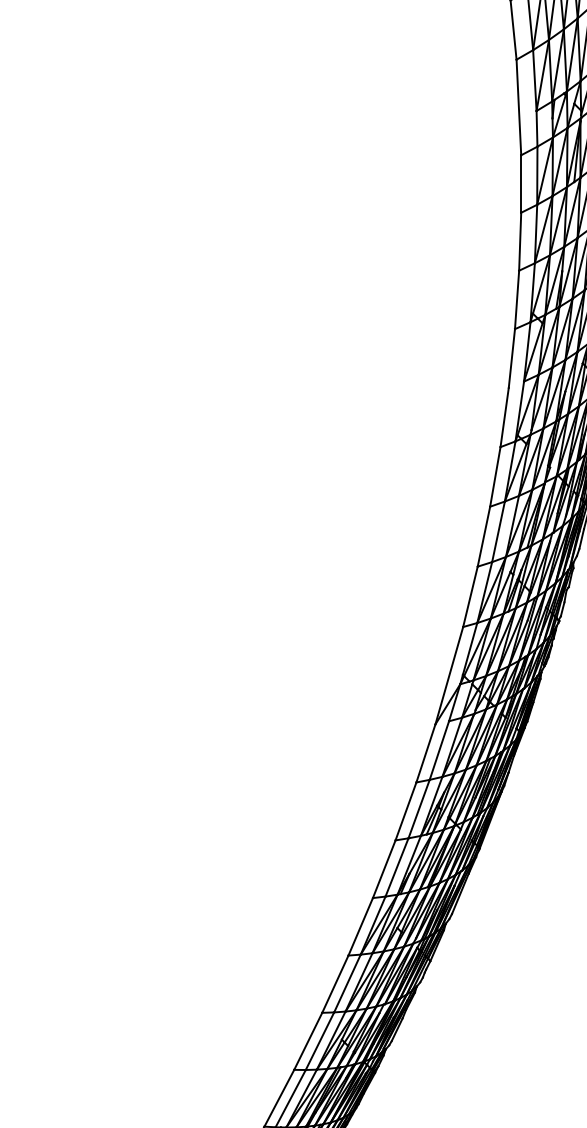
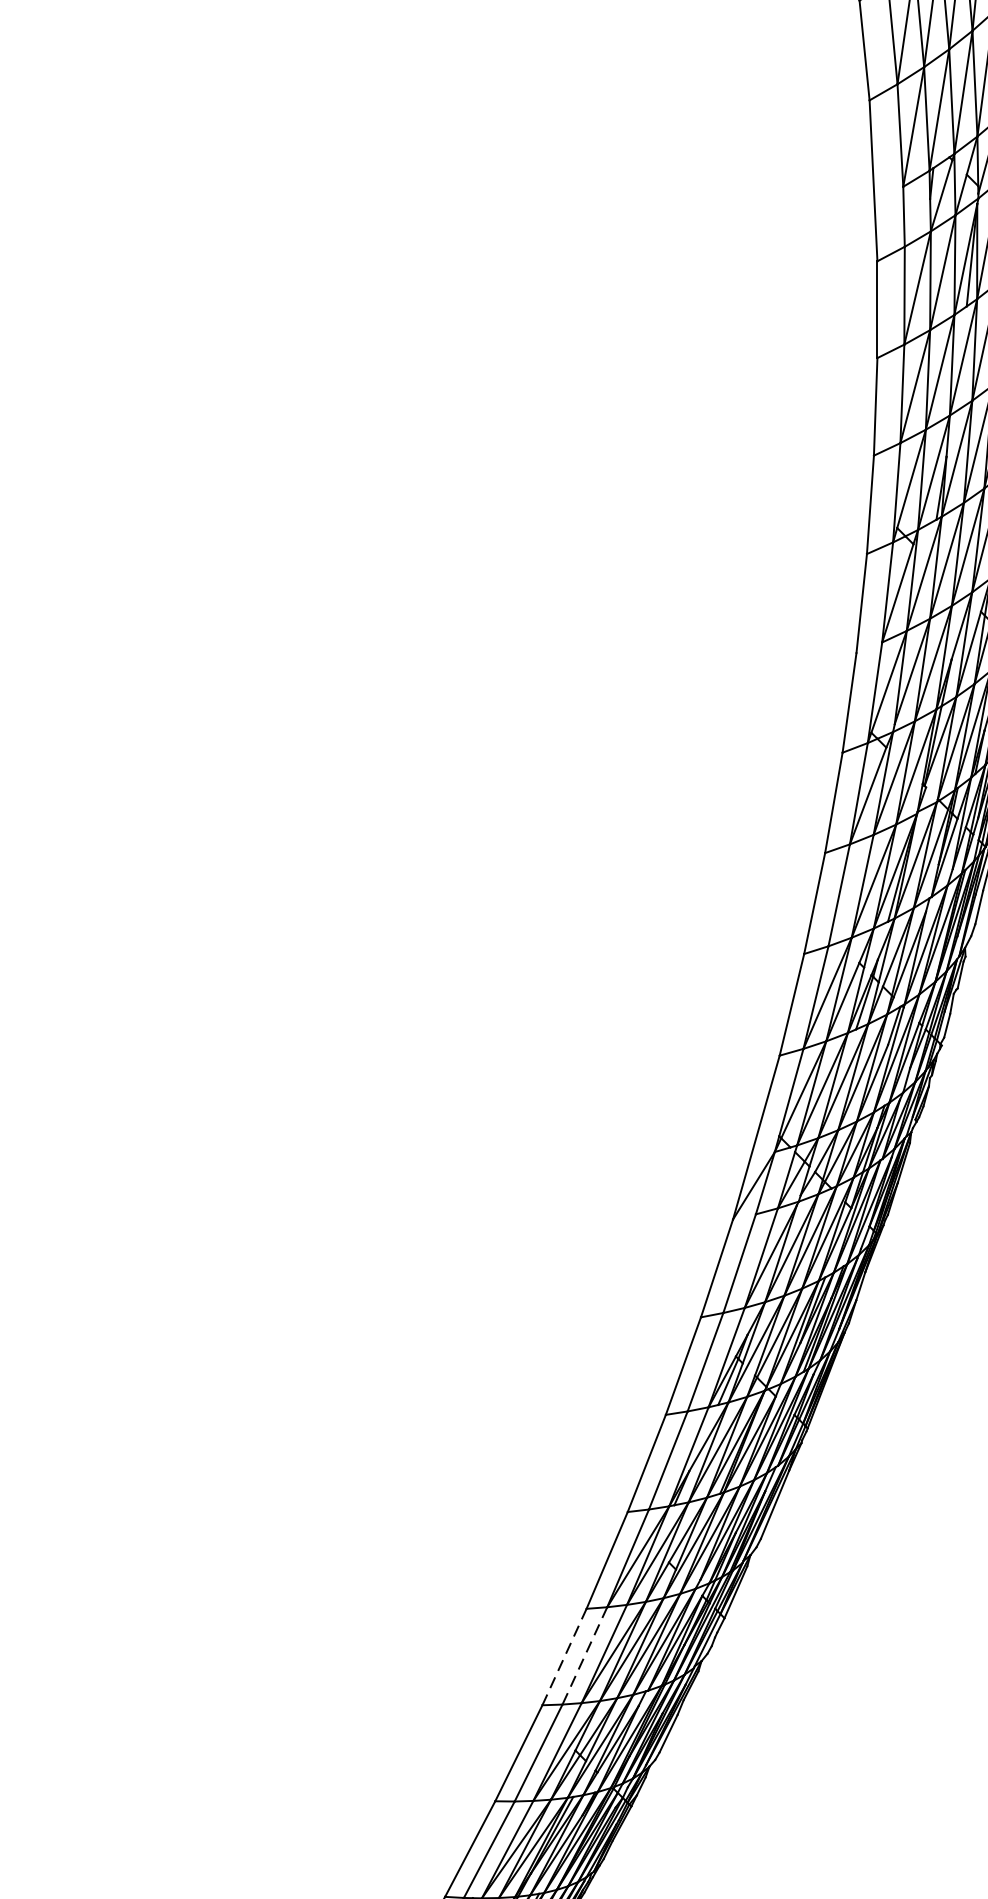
line: (335, 983) -> (564, 1655), solid -> dashed
line: (347, 983) -> (584, 1655), solid -> dashed

